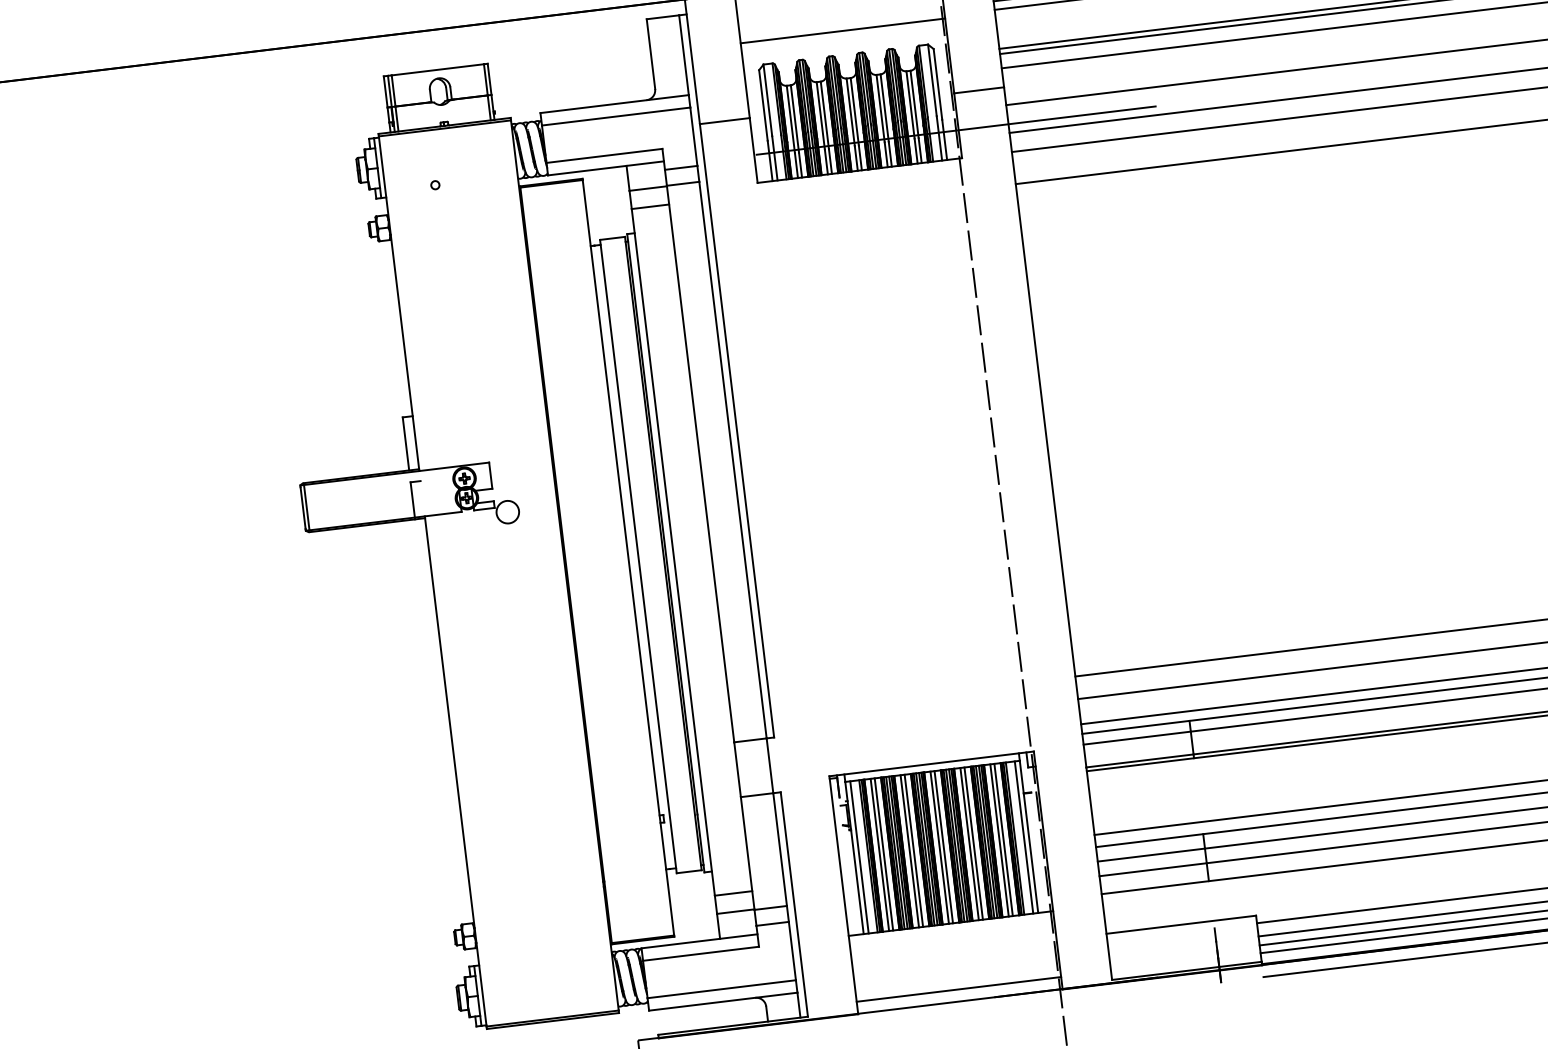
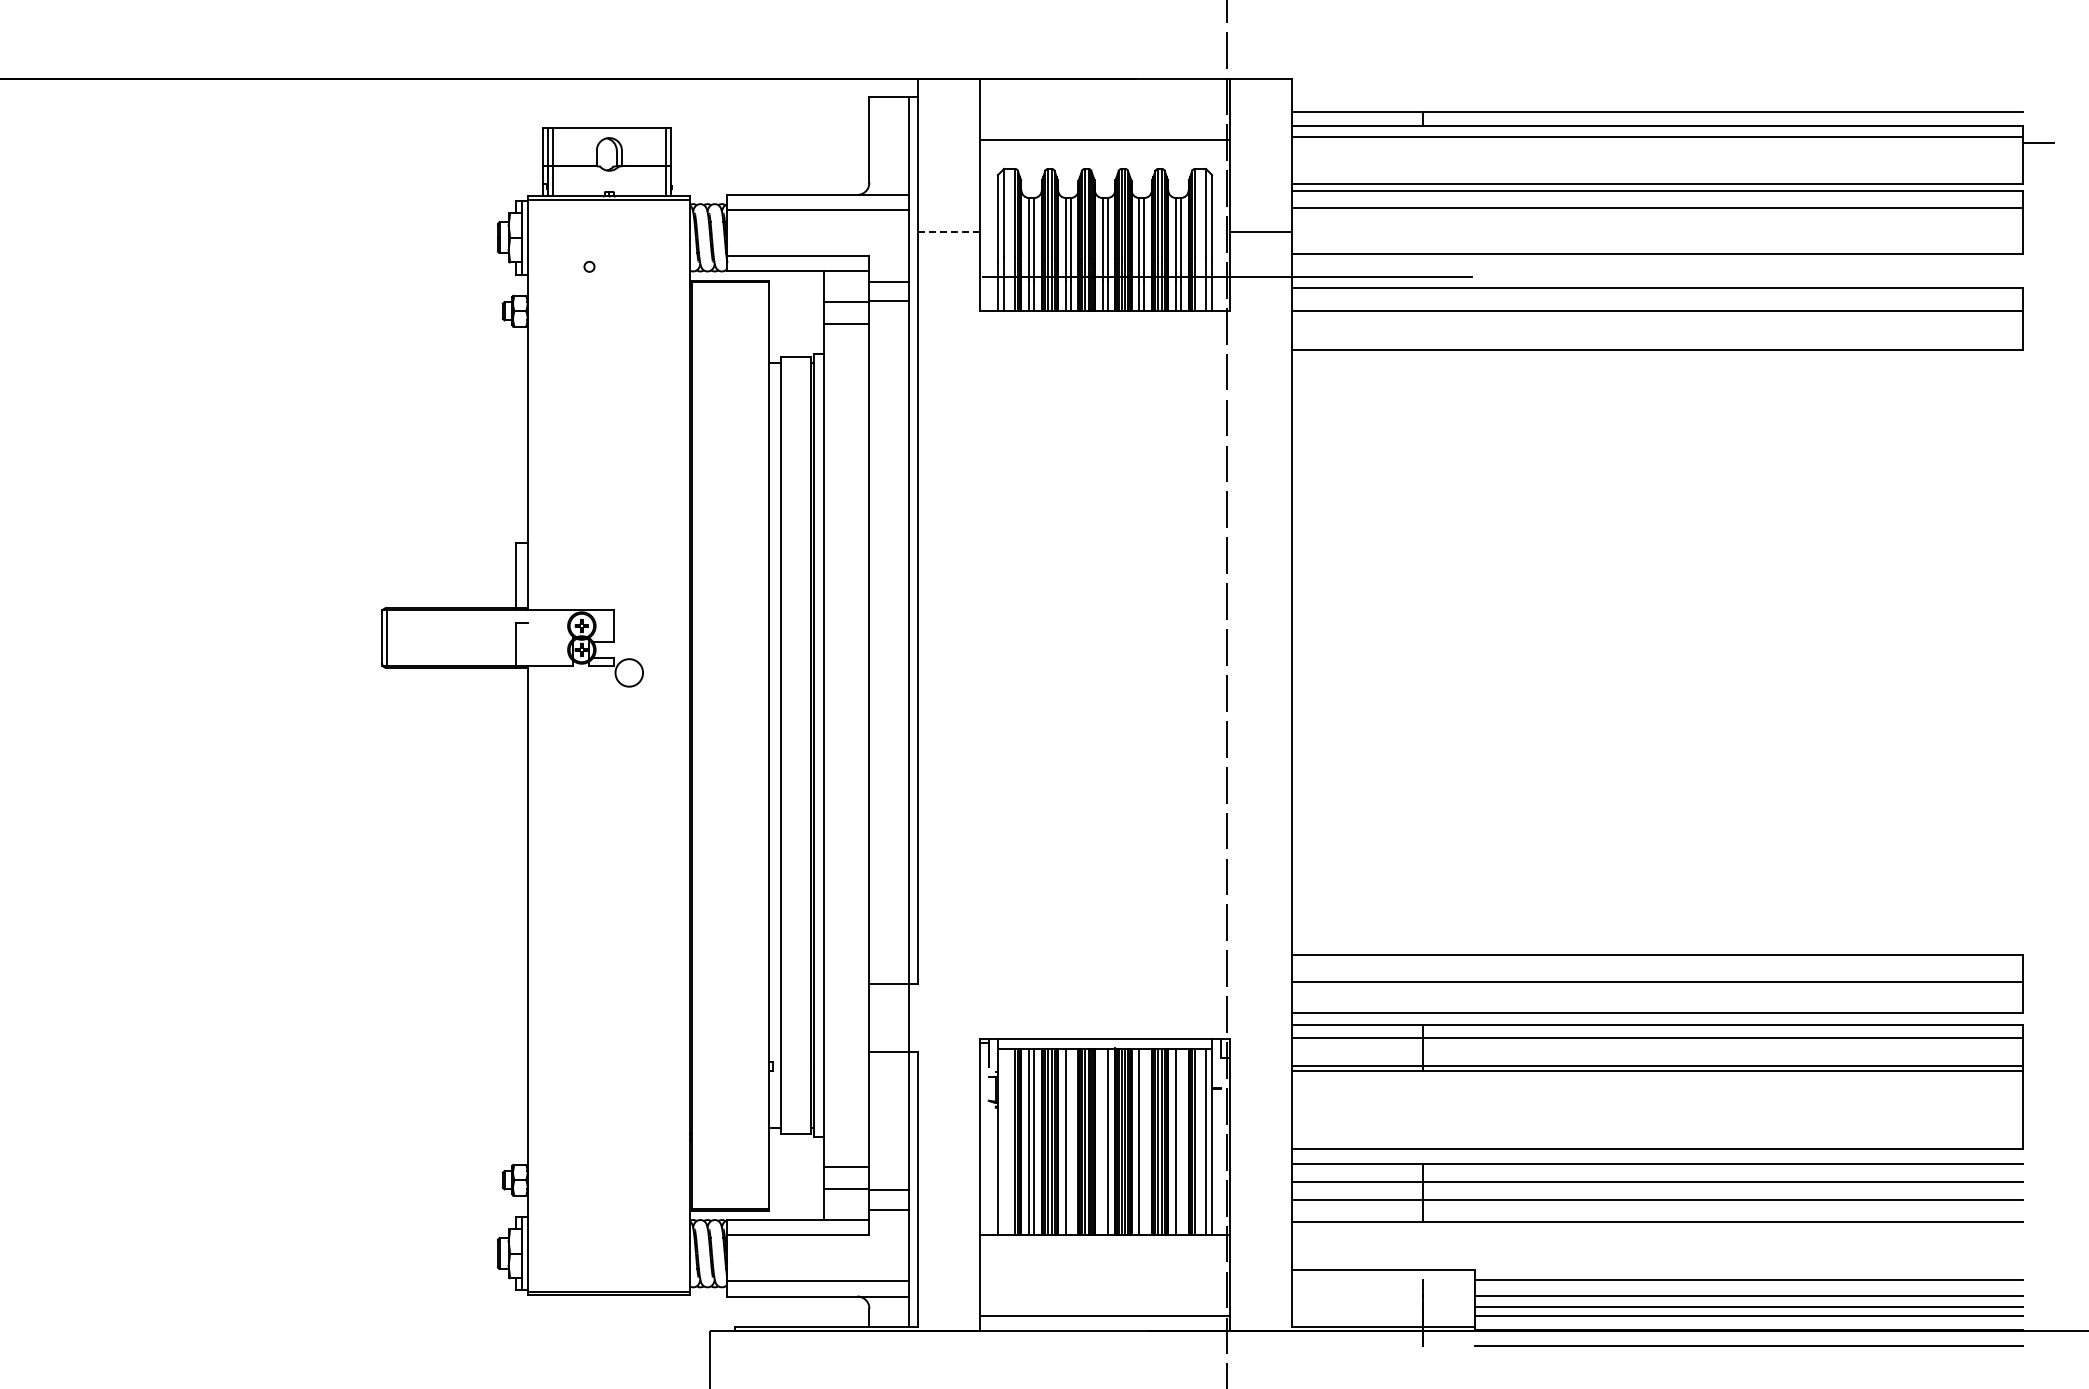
line: (725, 120) -> (949, 231), solid -> dashed
line: (1003, 839) -> (1180, 1141), removed
line: (973, 843) -> (1144, 1141), removed
line: (939, 847) -> (1102, 1141), removed
line: (913, 850) -> (1070, 1141), removed
line: (859, 857) -> (1004, 1141), removed

